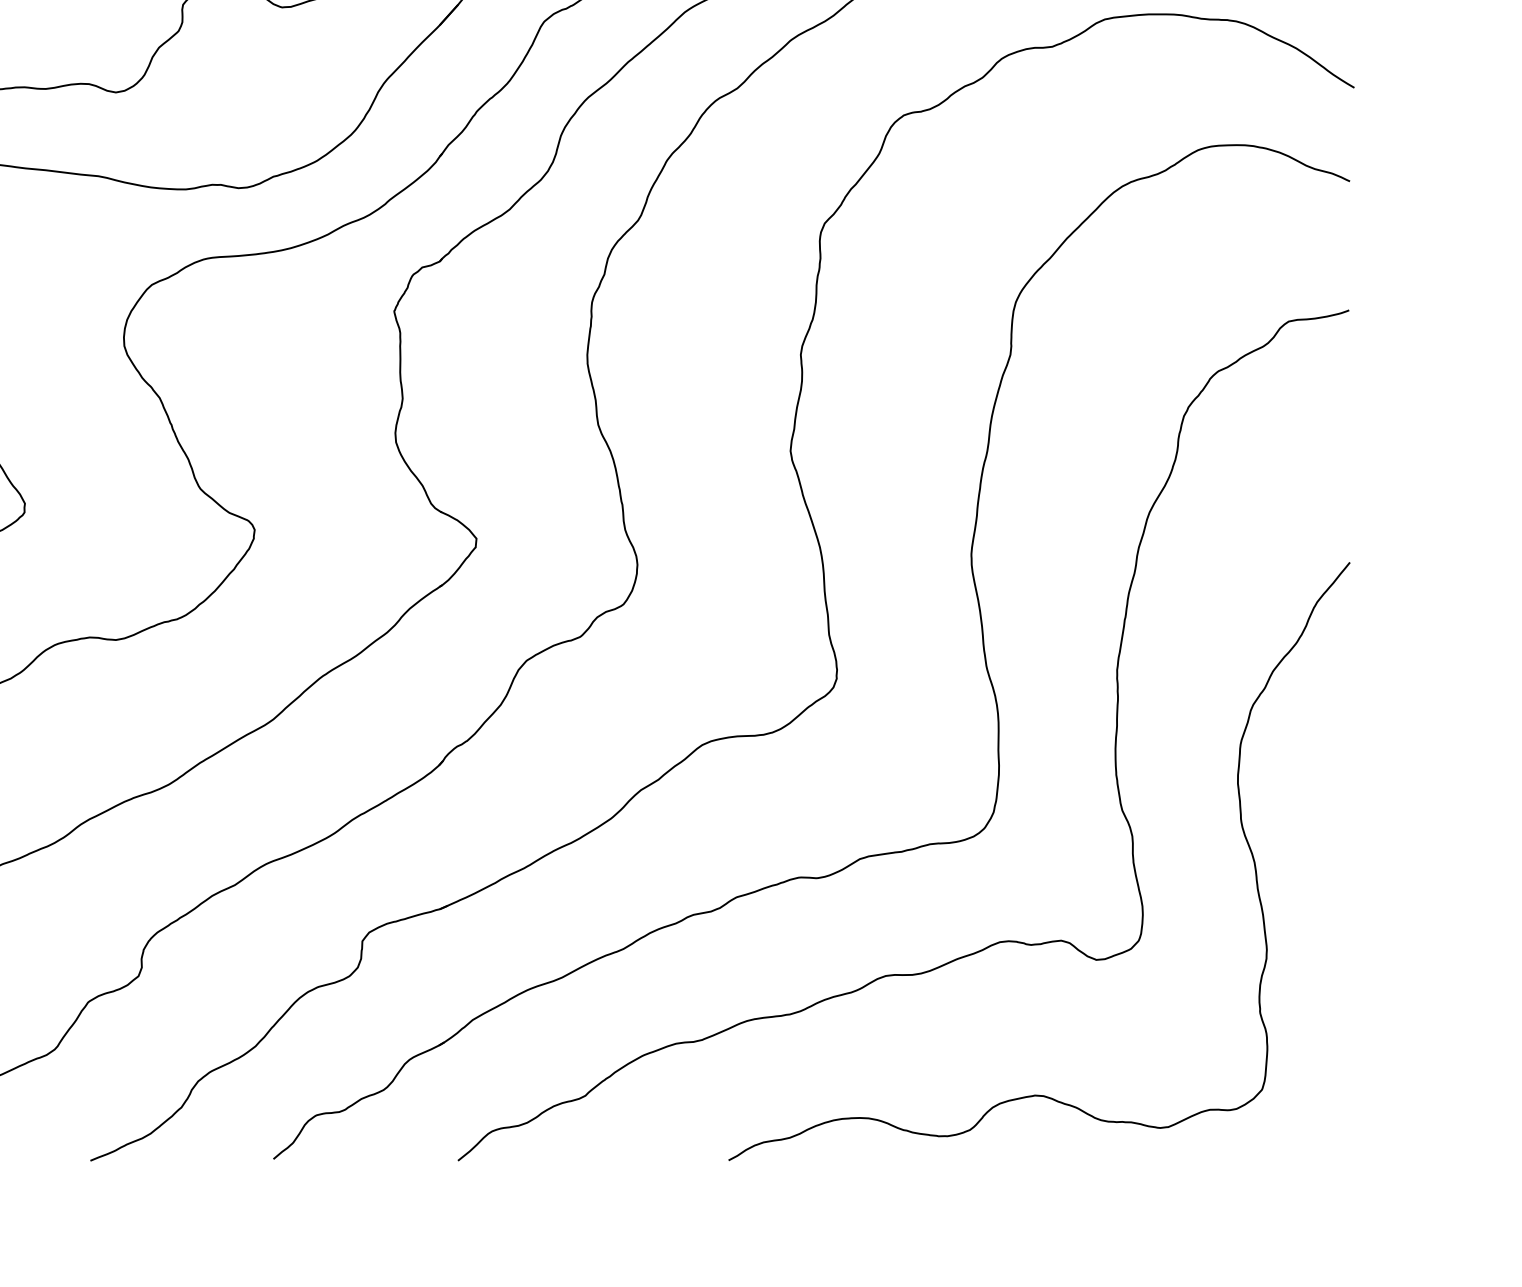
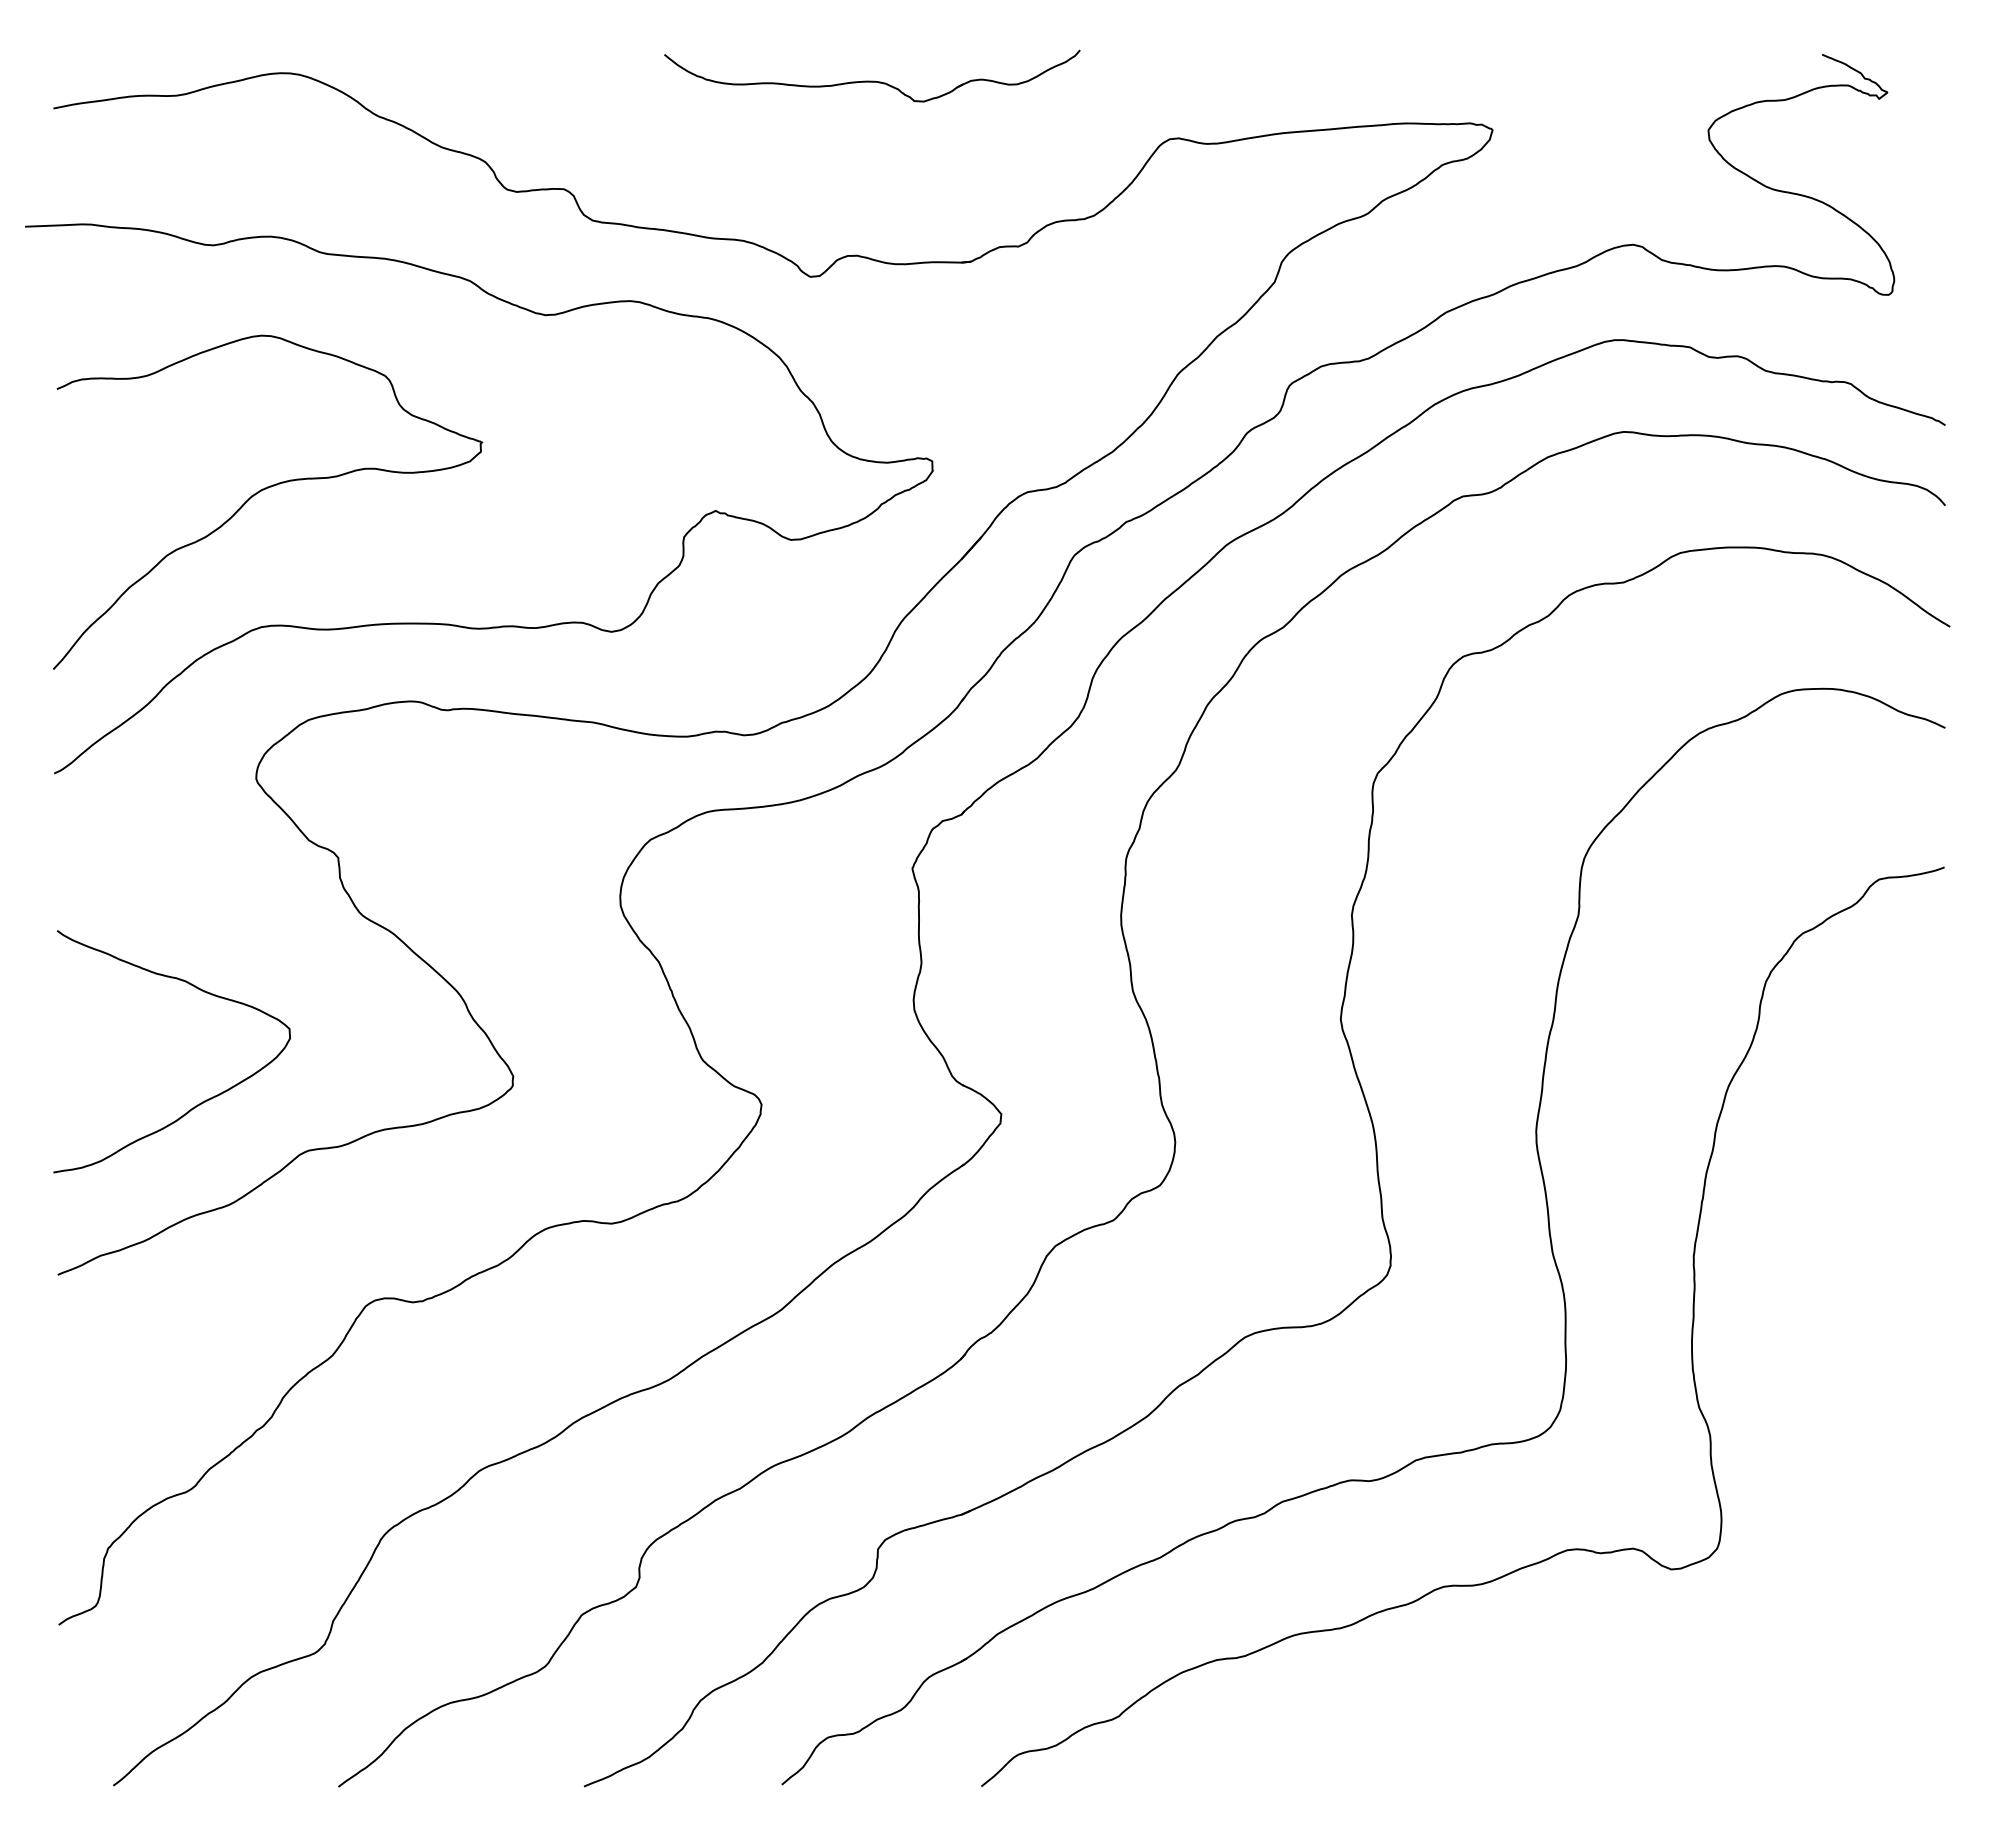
curve: (1239, 820) -> (1826, 1418), removed

